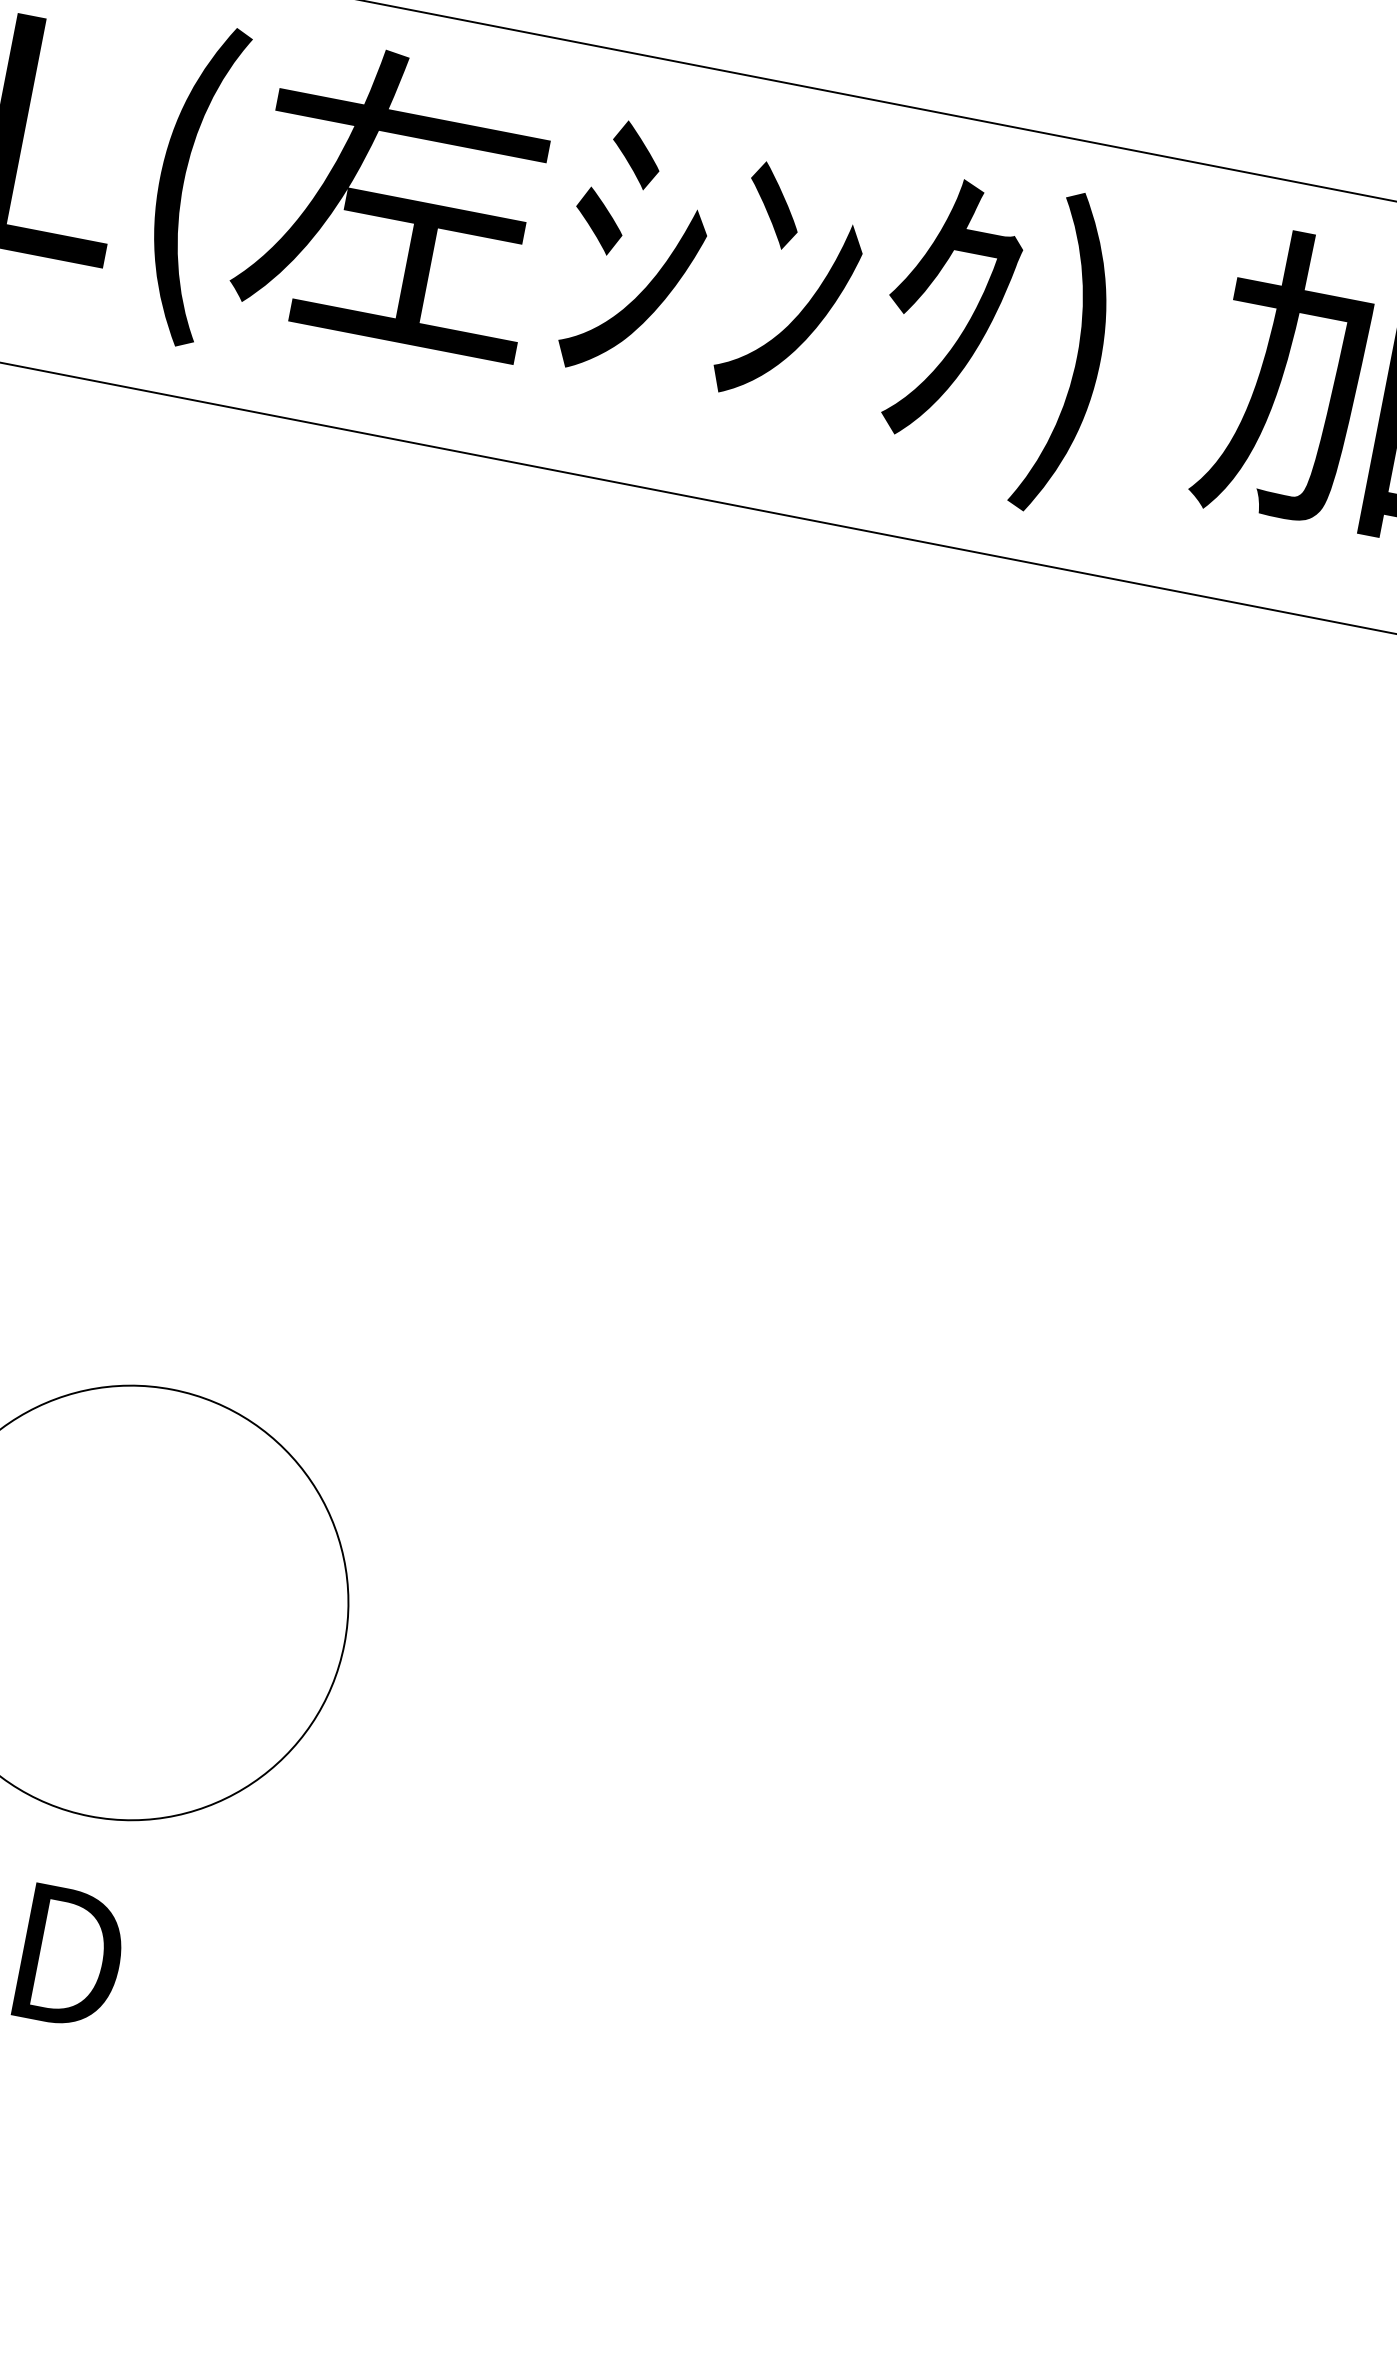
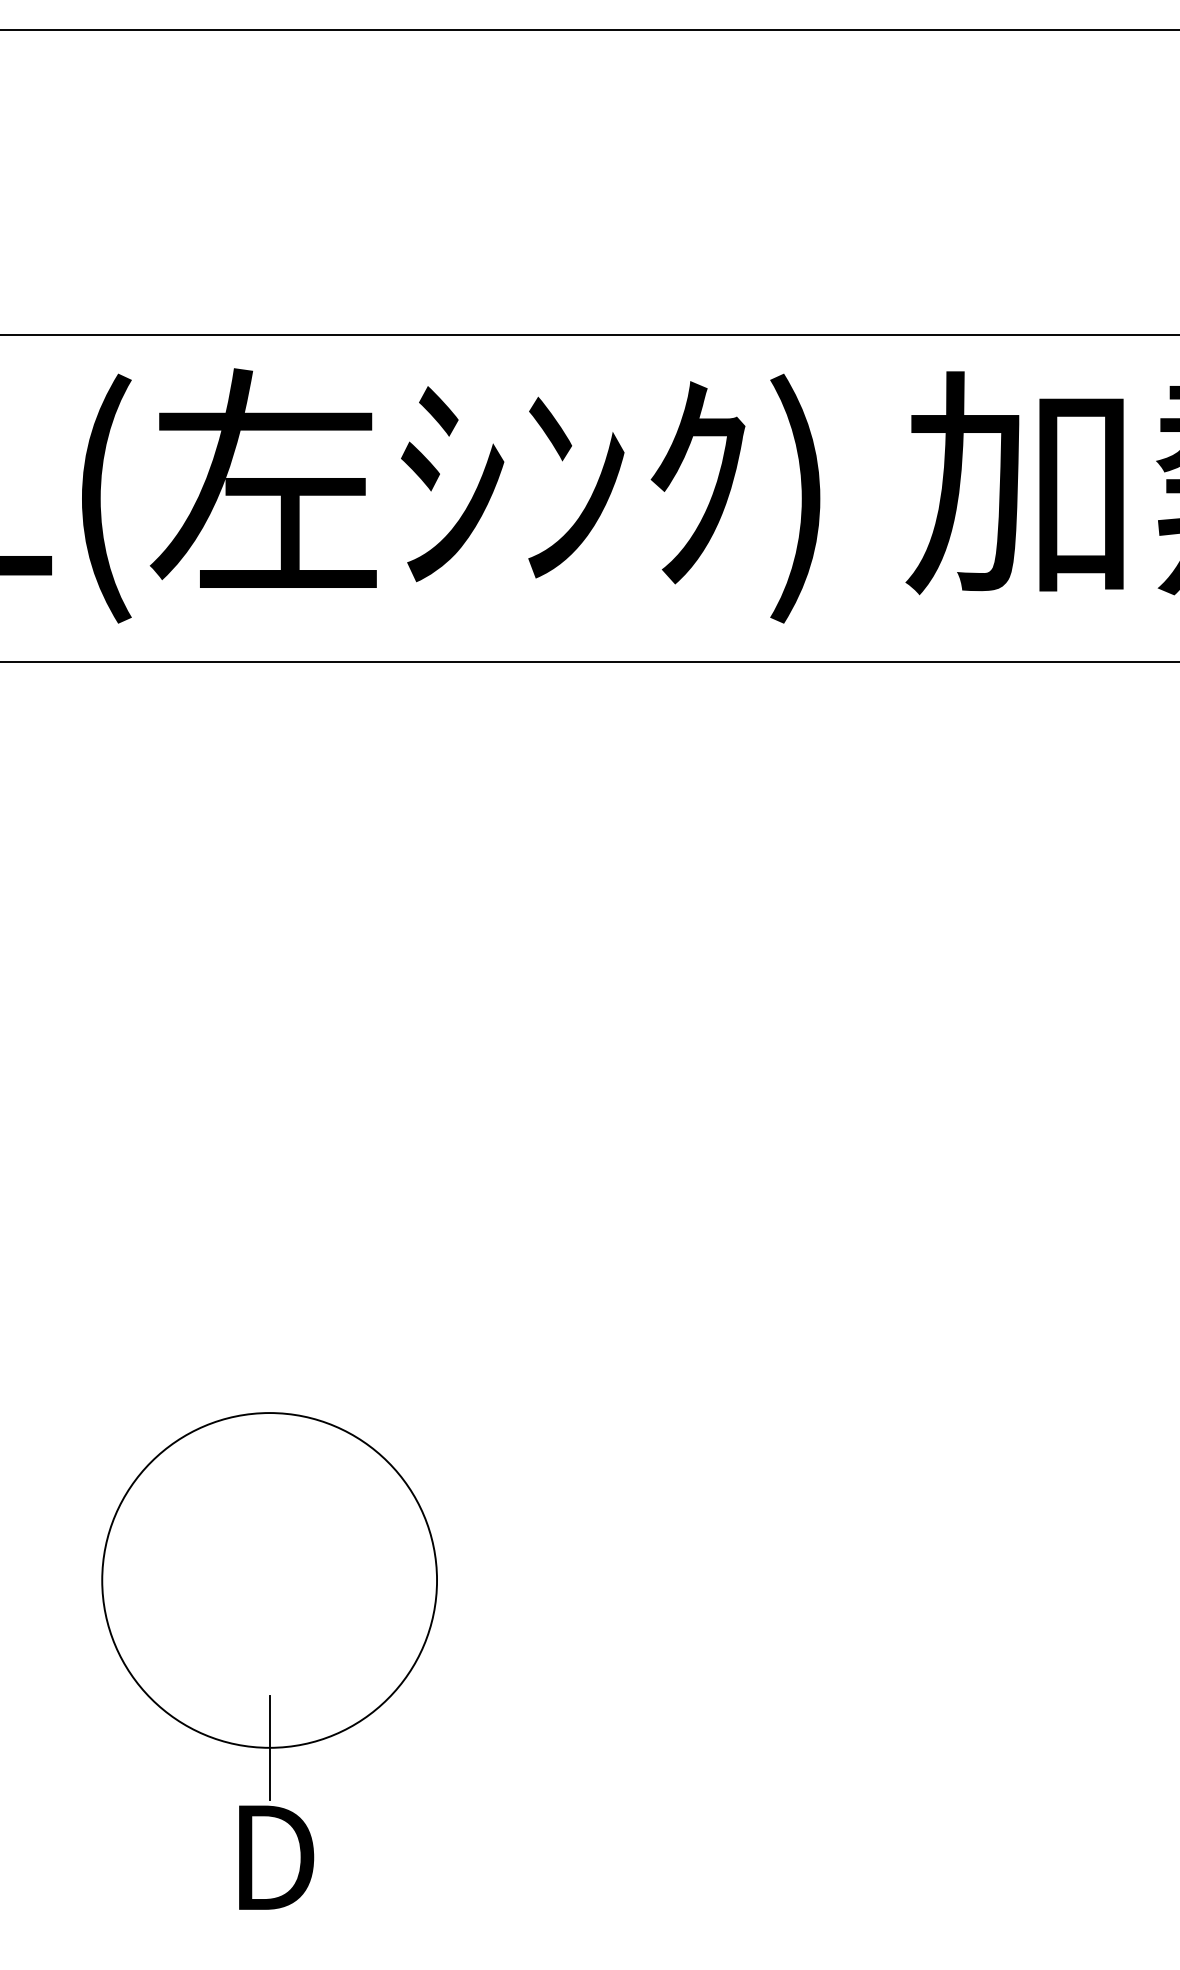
line: (89, 1815) -> (269, 1747), added

